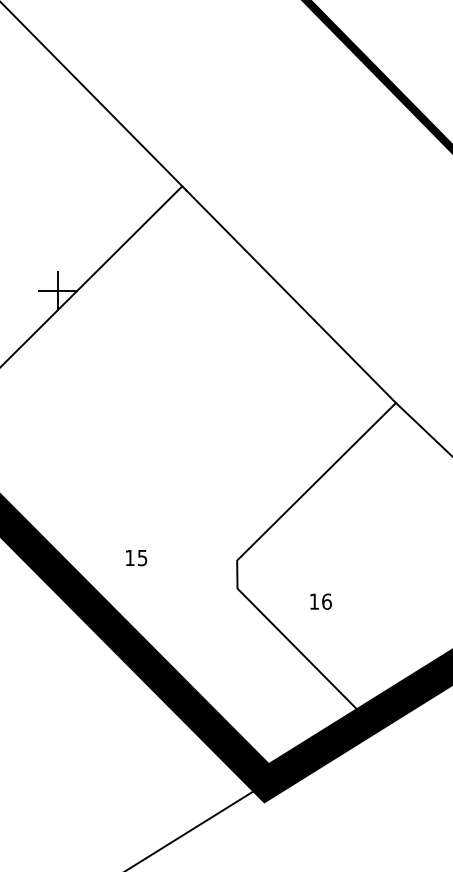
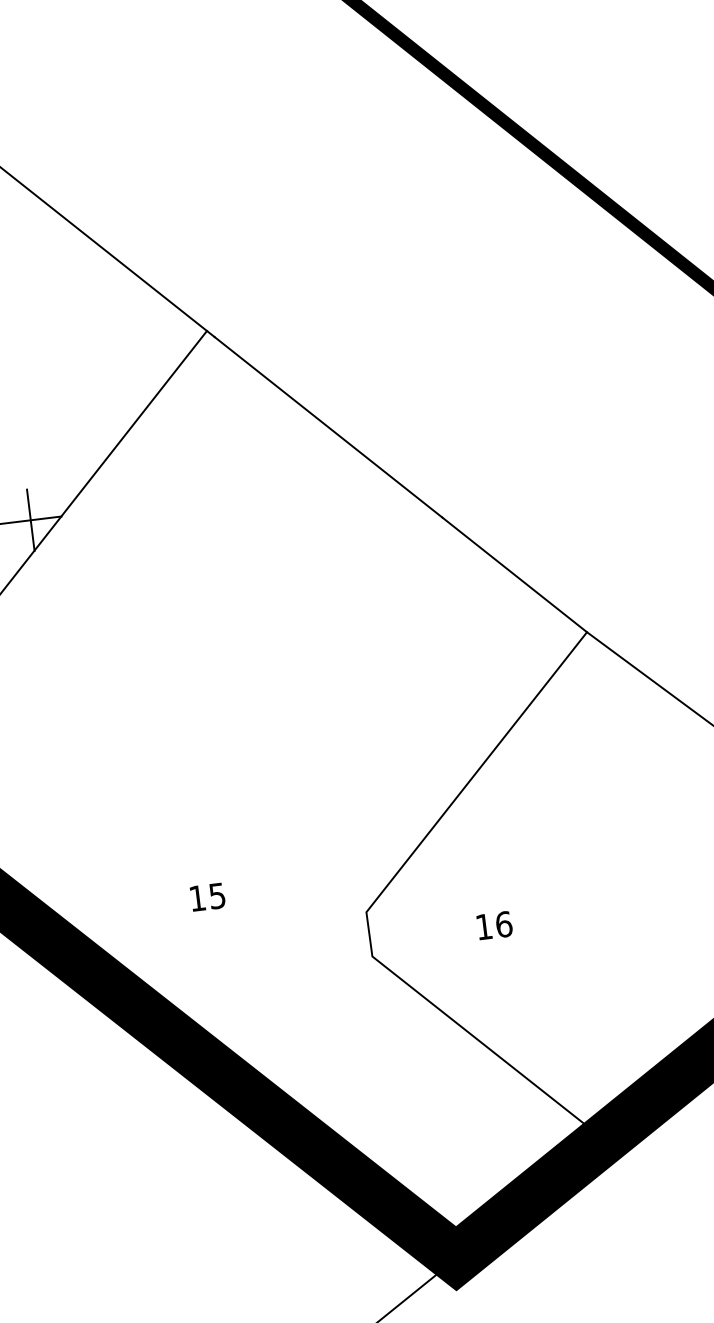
text: (136, 558) -> (207, 897), moved
text: (320, 601) -> (493, 925), moved

